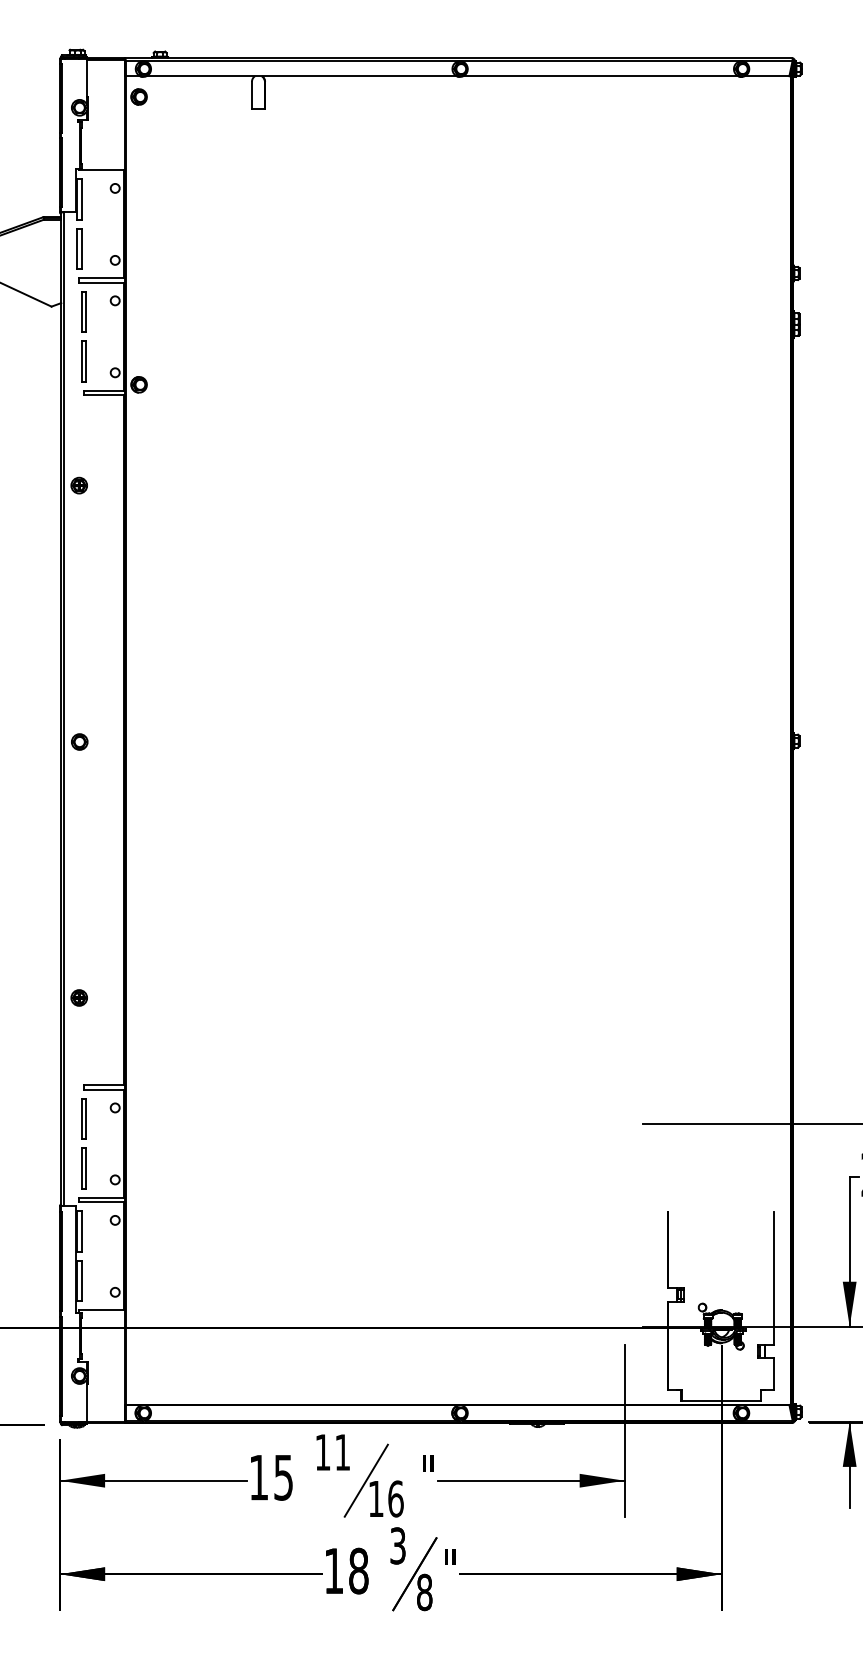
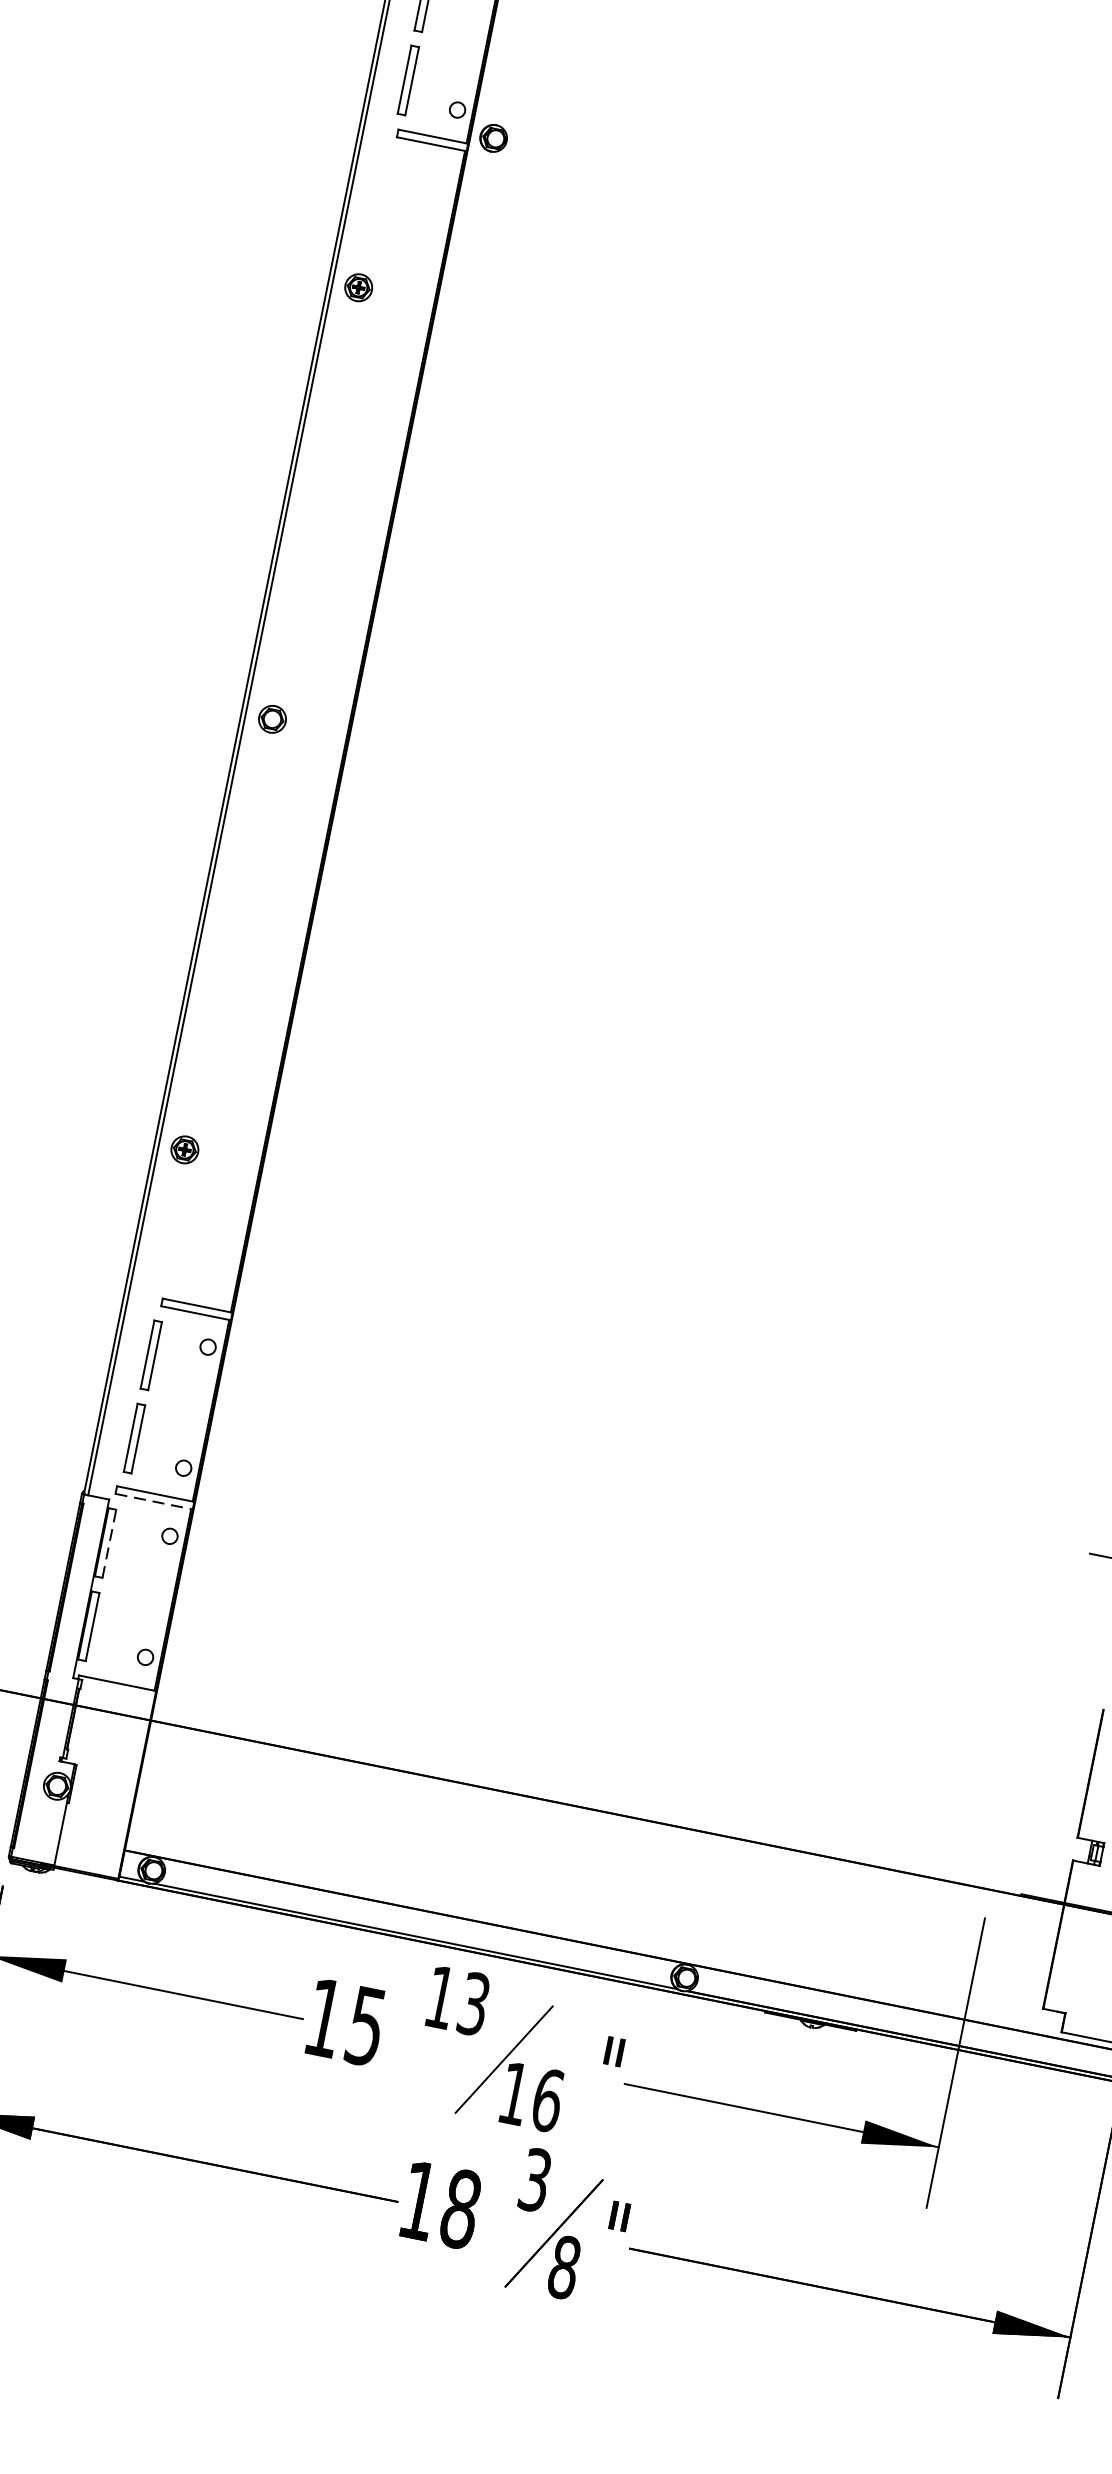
line: (102, 1202) -> (154, 1501), solid -> dashed
line: (81, 1231) -> (109, 1543), solid -> dashed
text: (342, 1452) -> (473, 2004), 11 -> 13

